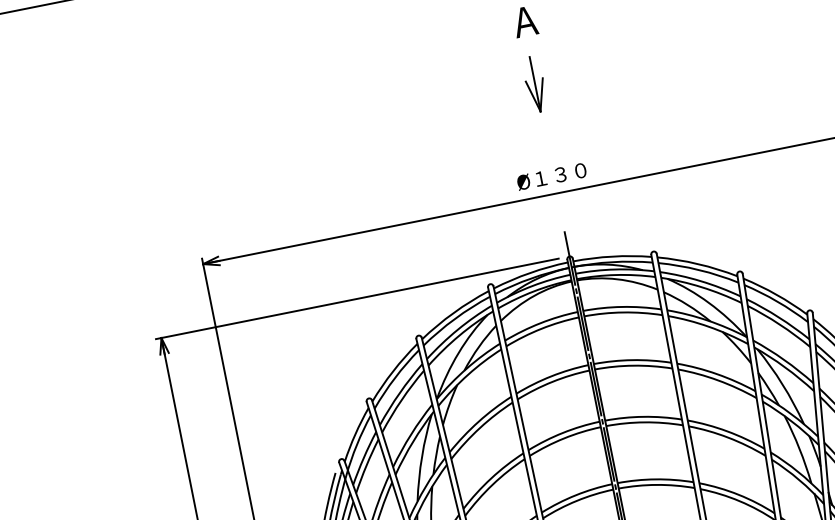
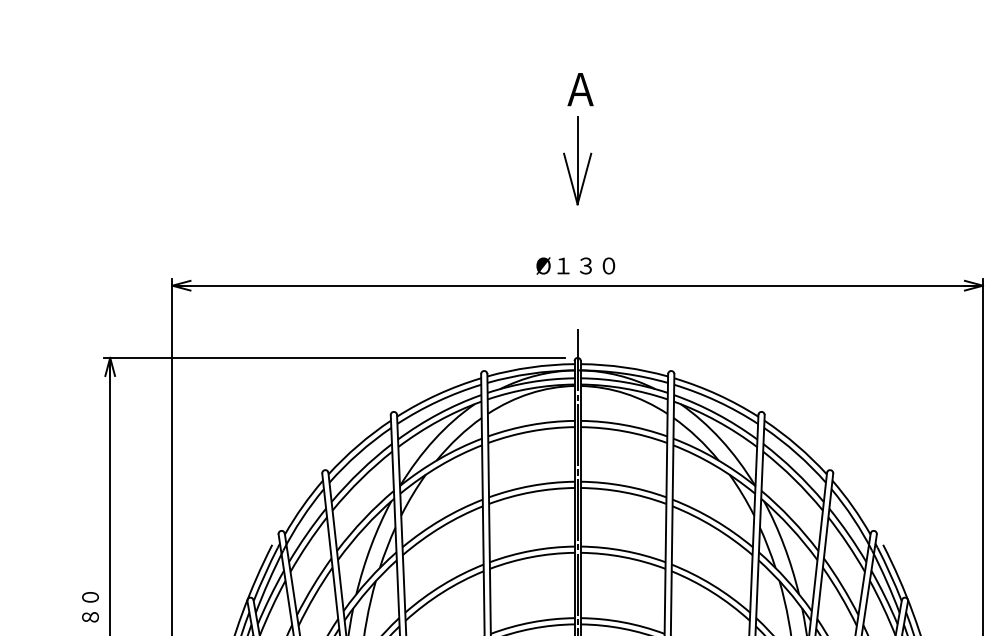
part: (534, 84) -> (577, 160), size x1.4

